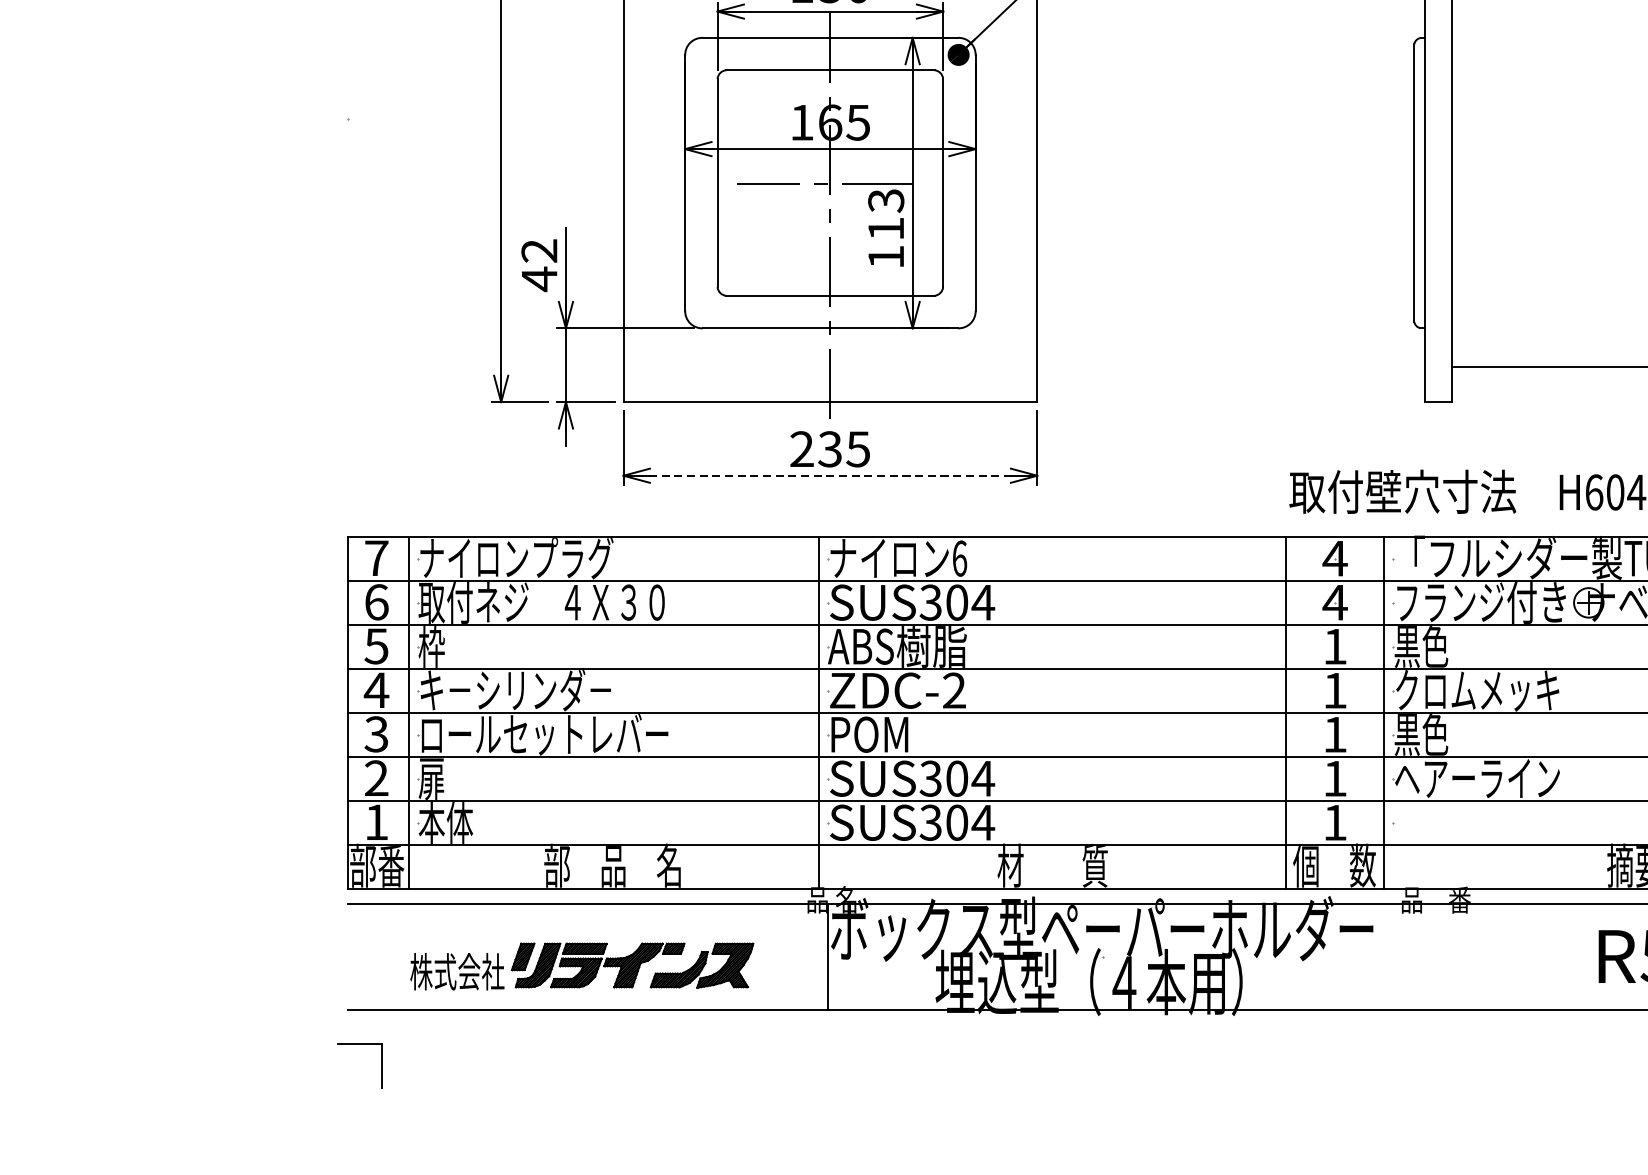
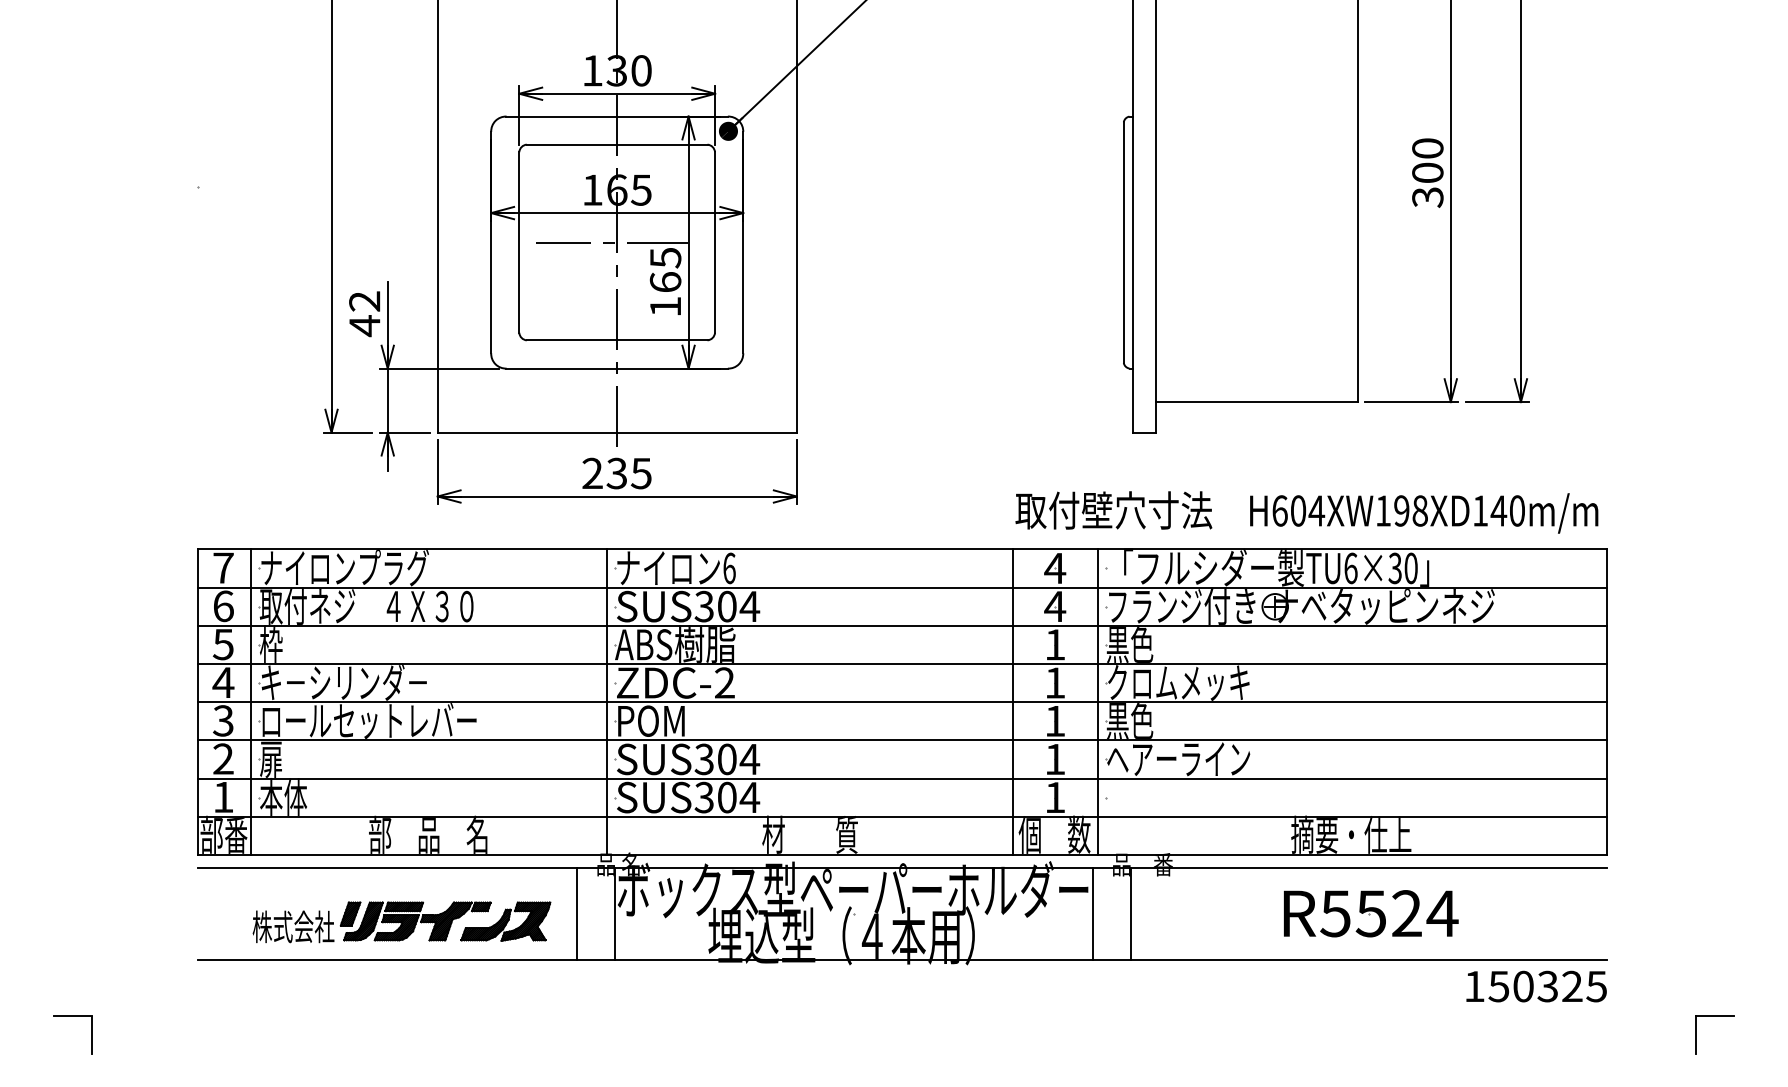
text: (886, 214) -> (665, 269), 113 -> 165
line: (830, 475) -> (617, 496), dashed -> solid
line: (783, 956) -> (576, 913), added
line: (1378, 956) -> (1092, 913), added
line: (1421, 956) -> (1130, 913), added
part: (359, 1043) -> (72, 1016), moved

